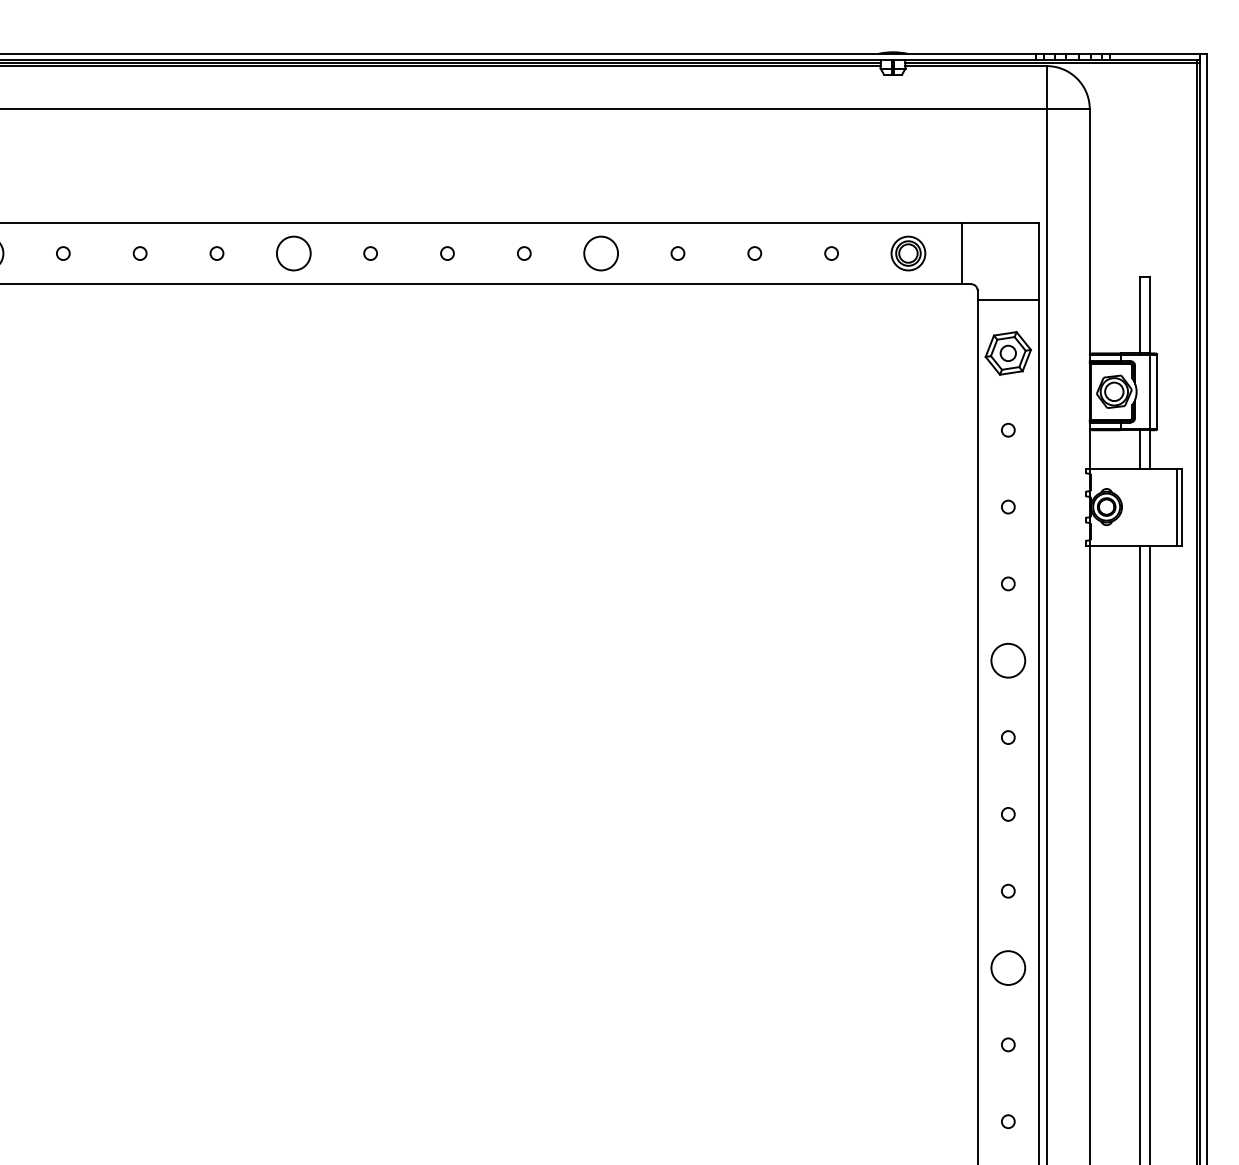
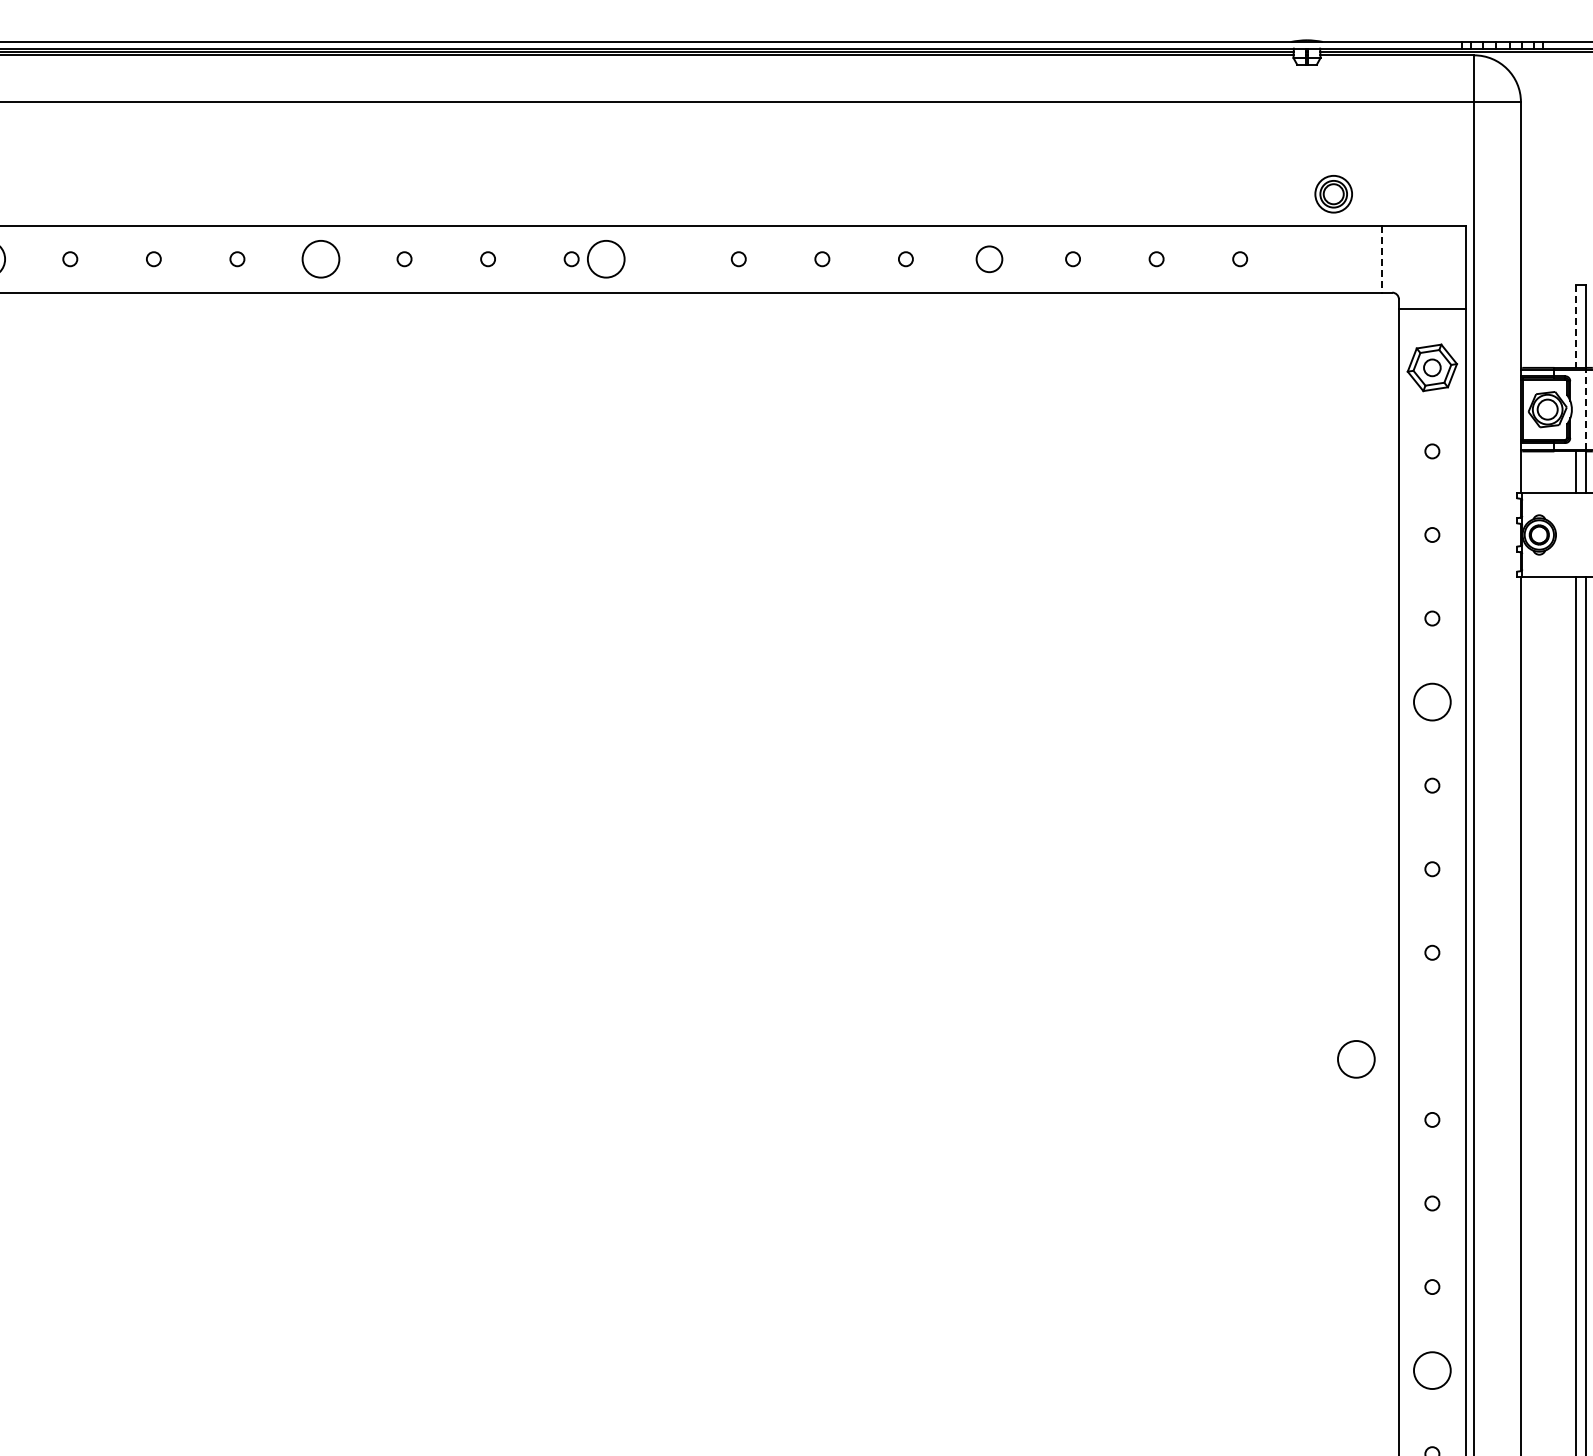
circle: (294, 253) -> (606, 259), moved
circle: (601, 253) -> (989, 259), size x0.7
part: (908, 253) -> (1333, 194), moved
line: (962, 253) -> (1382, 259), solid -> dashed
line: (1140, 315) -> (1576, 326), solid -> dashed
line: (1150, 391) -> (1586, 409), solid -> dashed
circle: (1008, 968) -> (1356, 1059), moved

